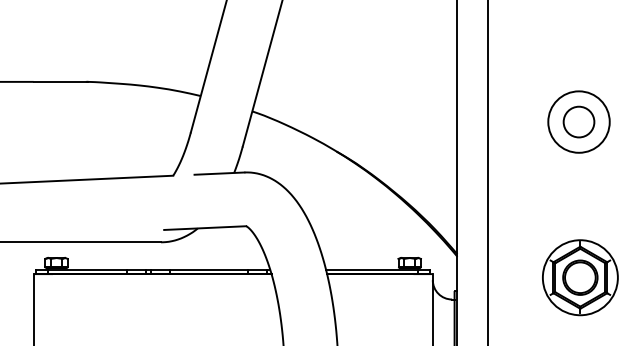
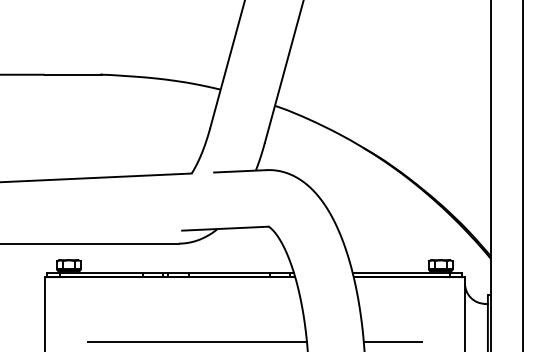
line: (178, 335) -> (197, 341), added
line: (363, 335) -> (392, 341), added

